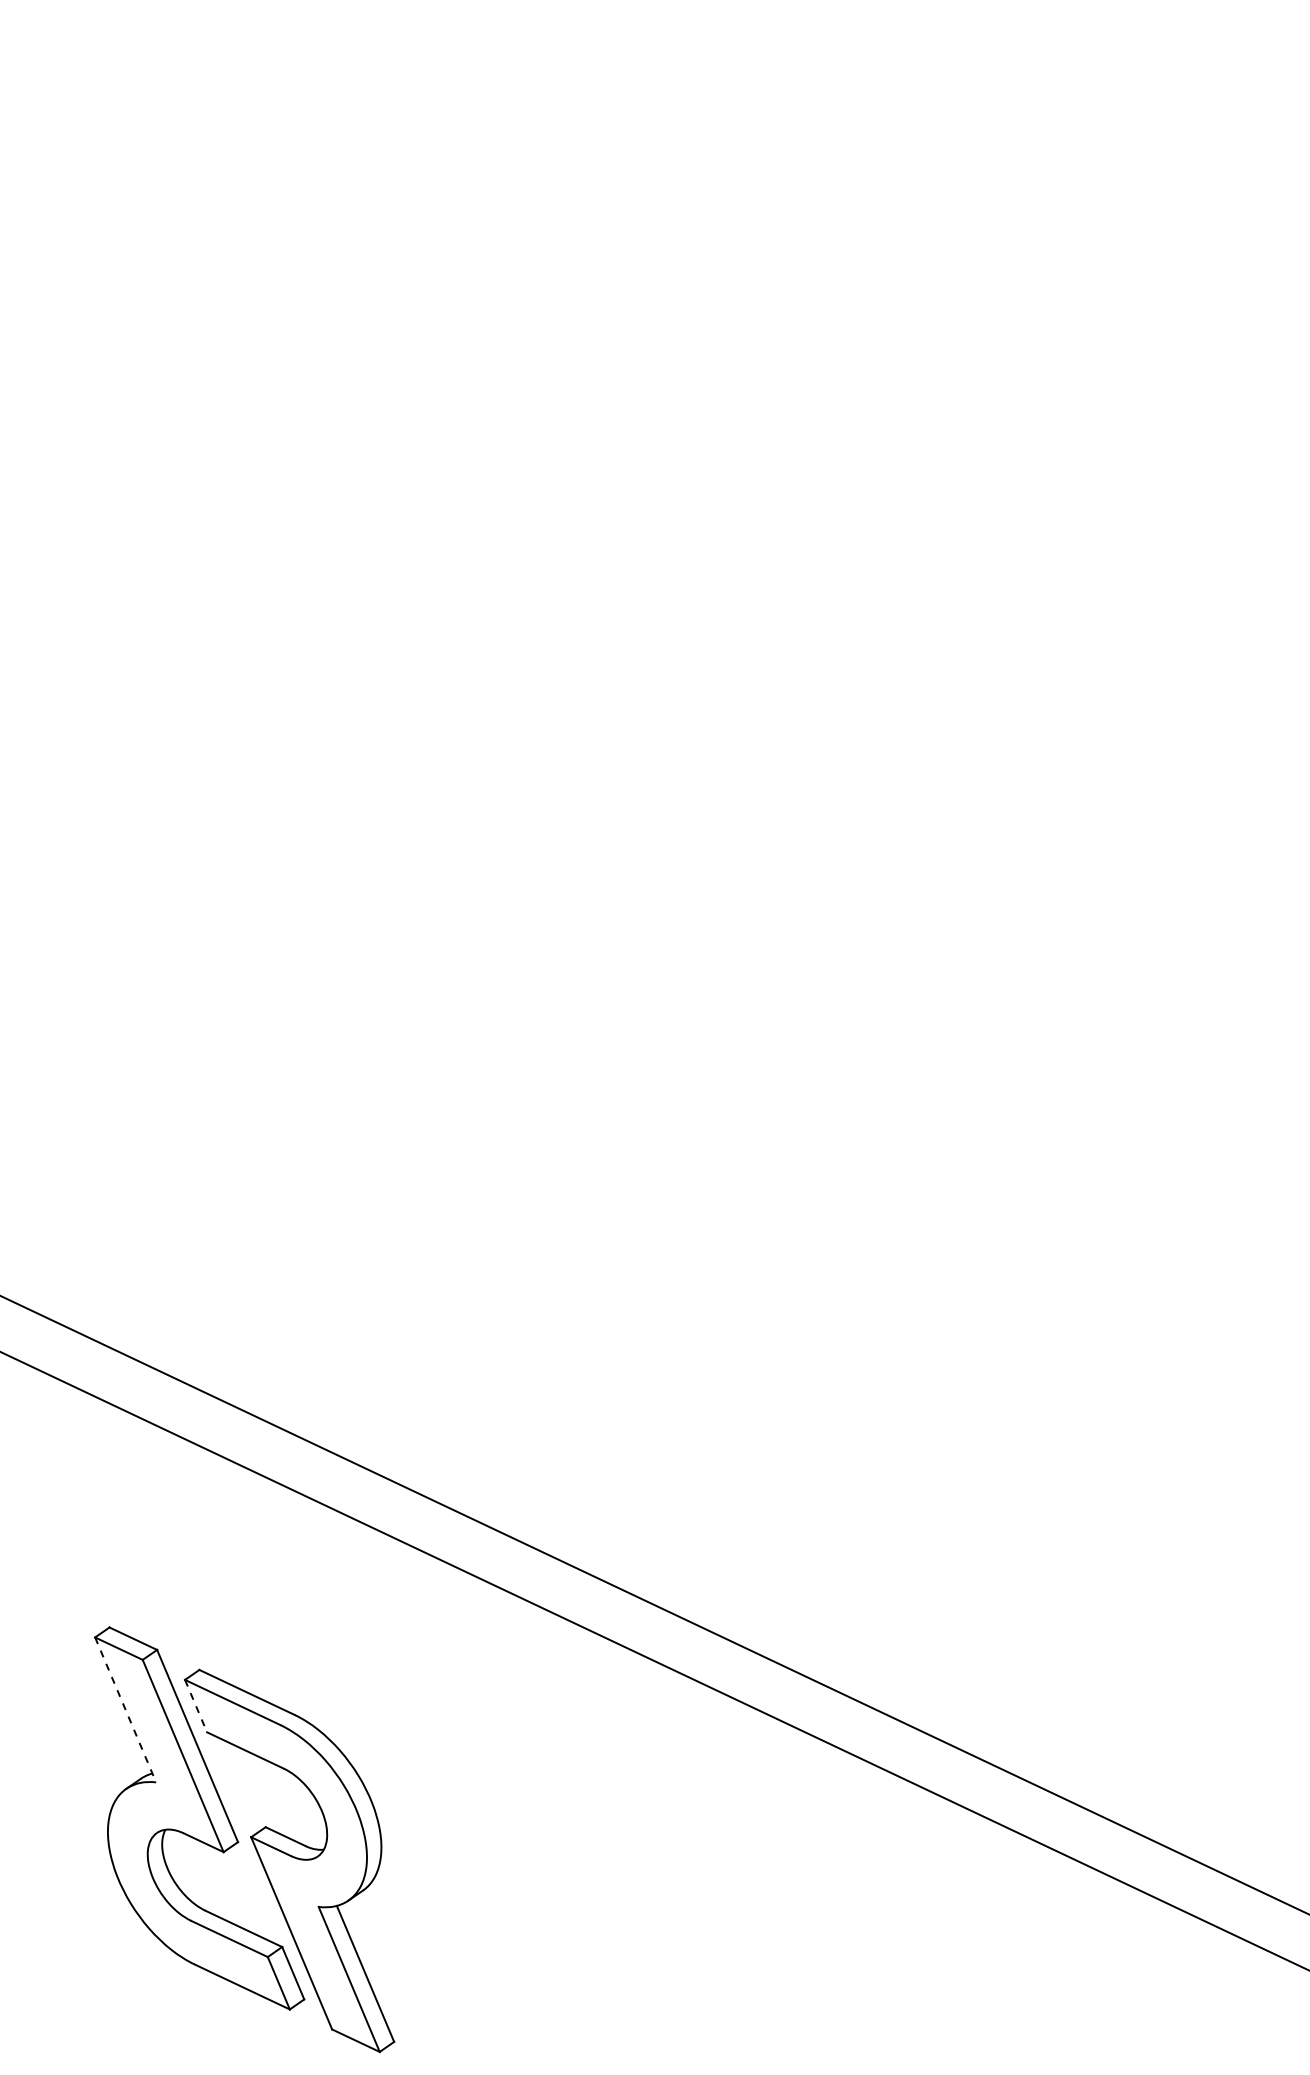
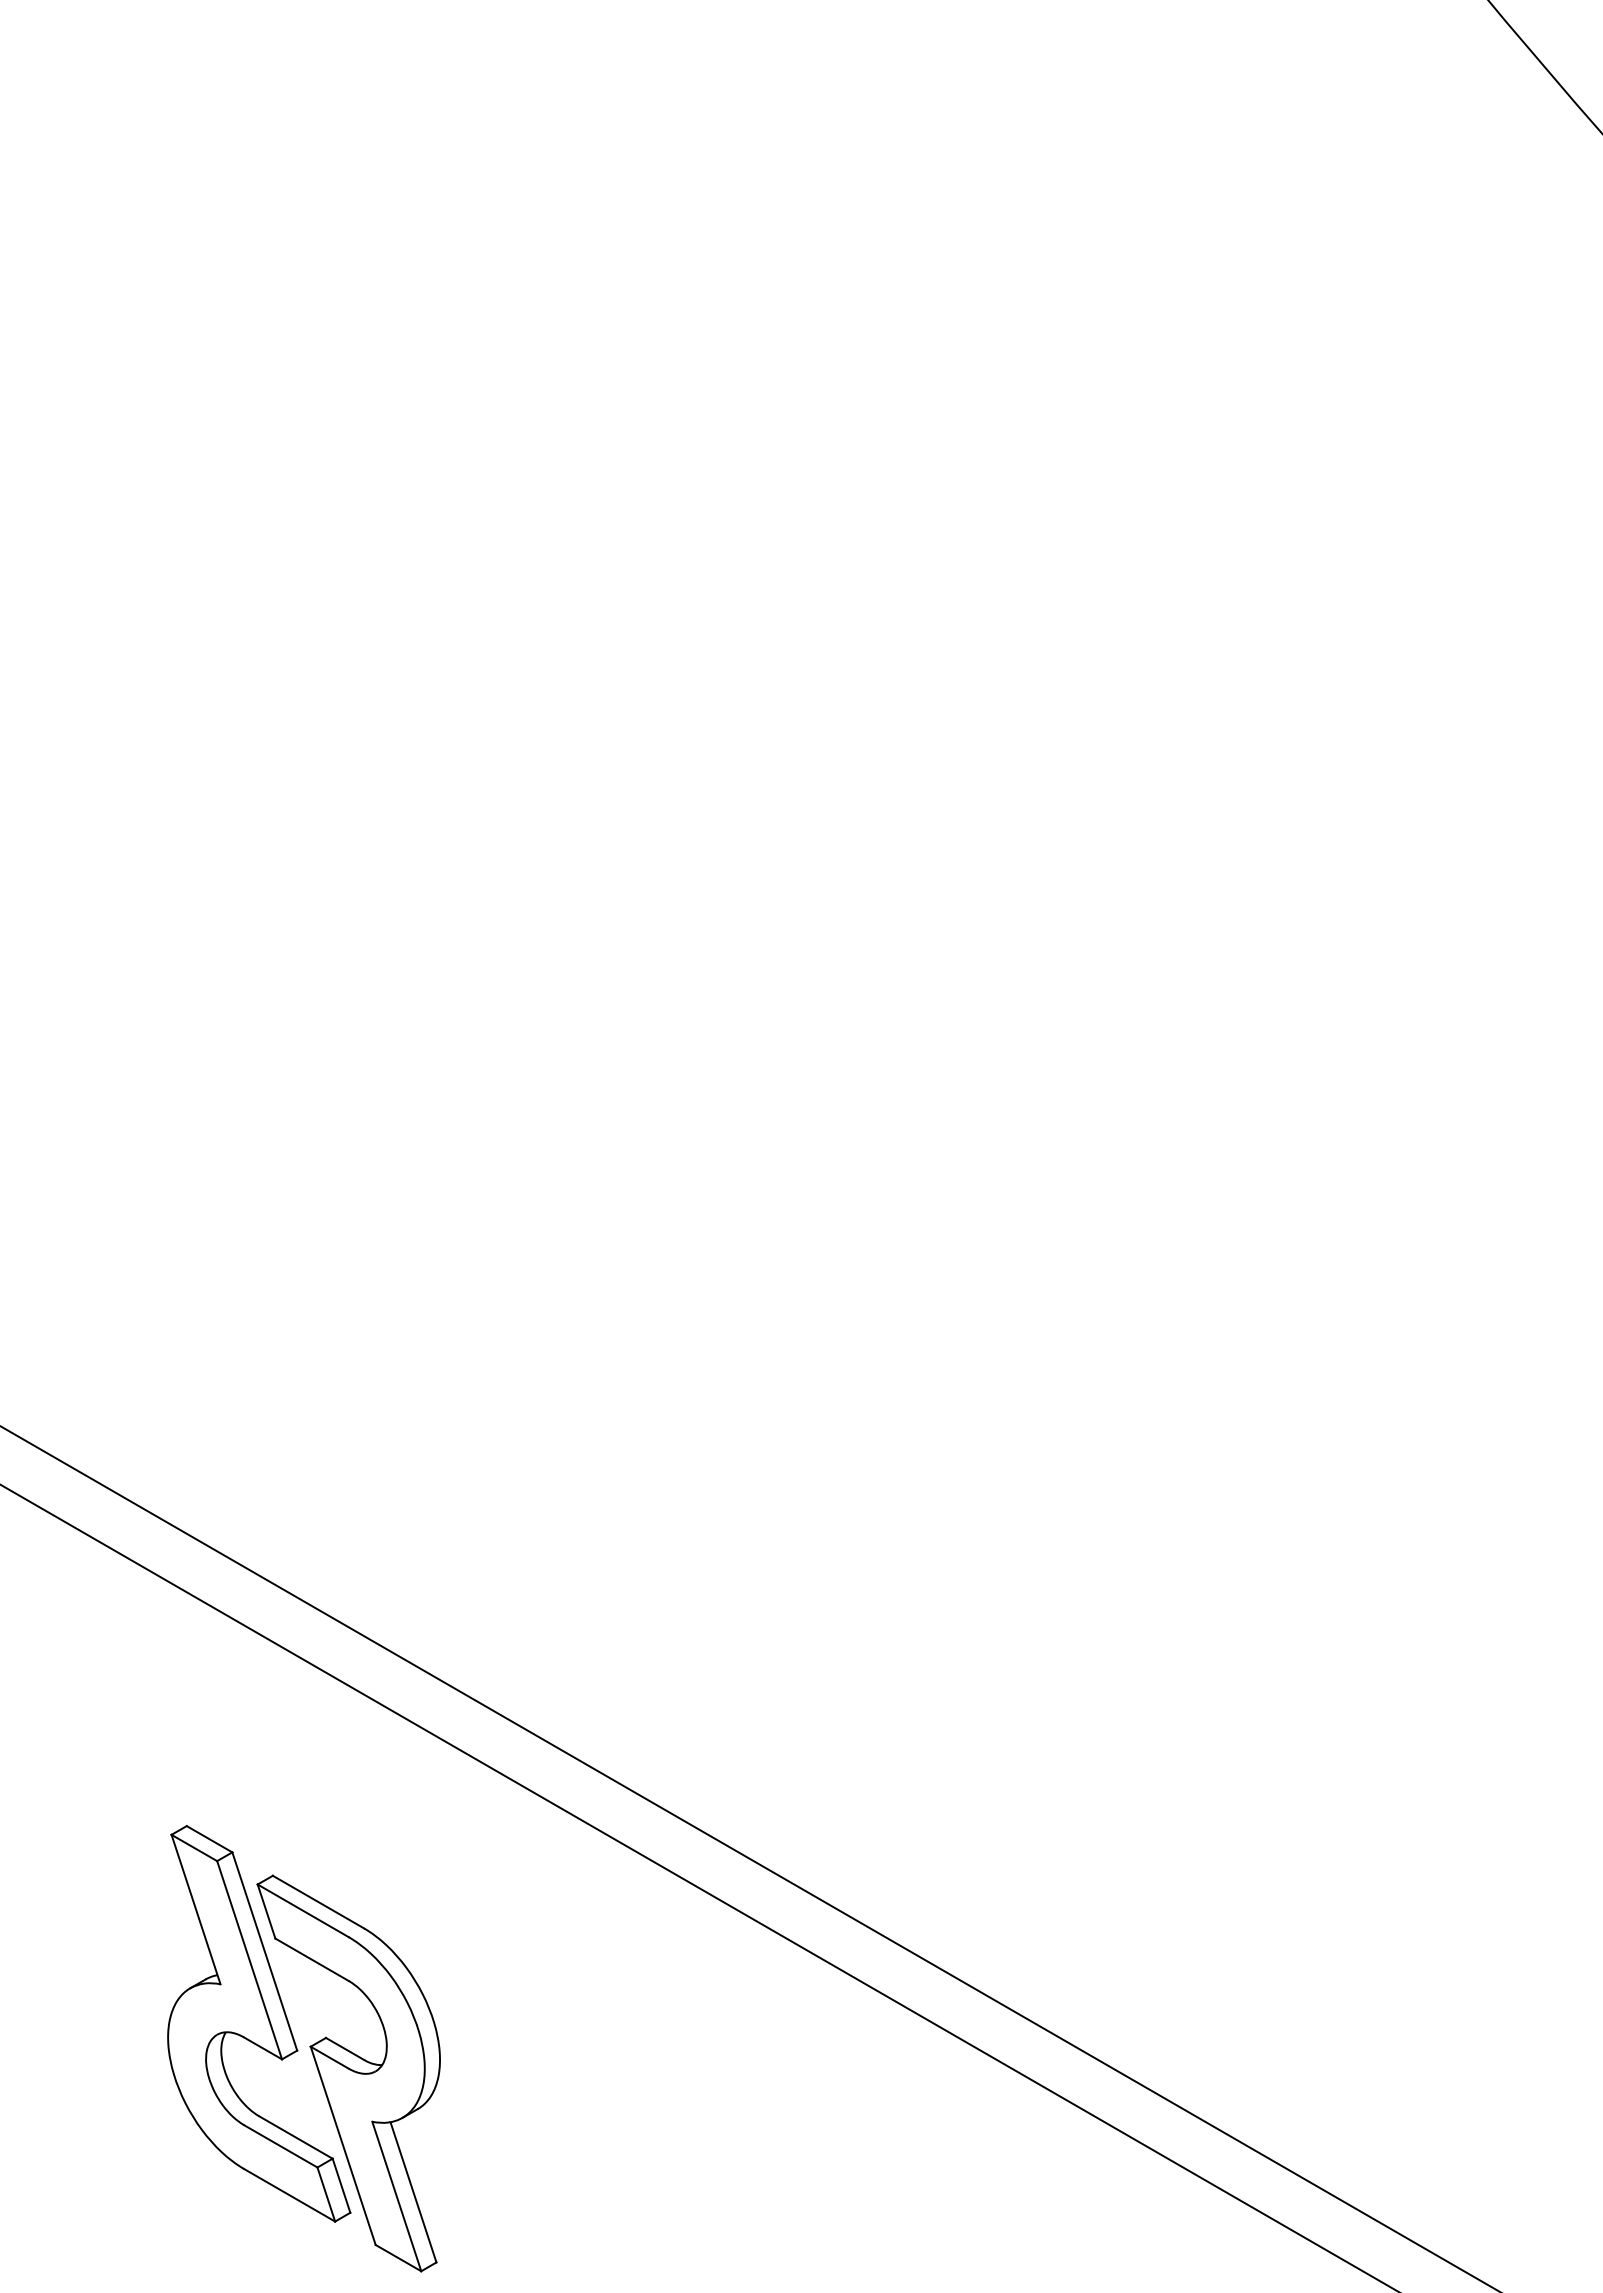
line: (196, 1707) -> (266, 1912), dashed -> solid
line: (126, 1709) -> (196, 1909), dashed -> solid

